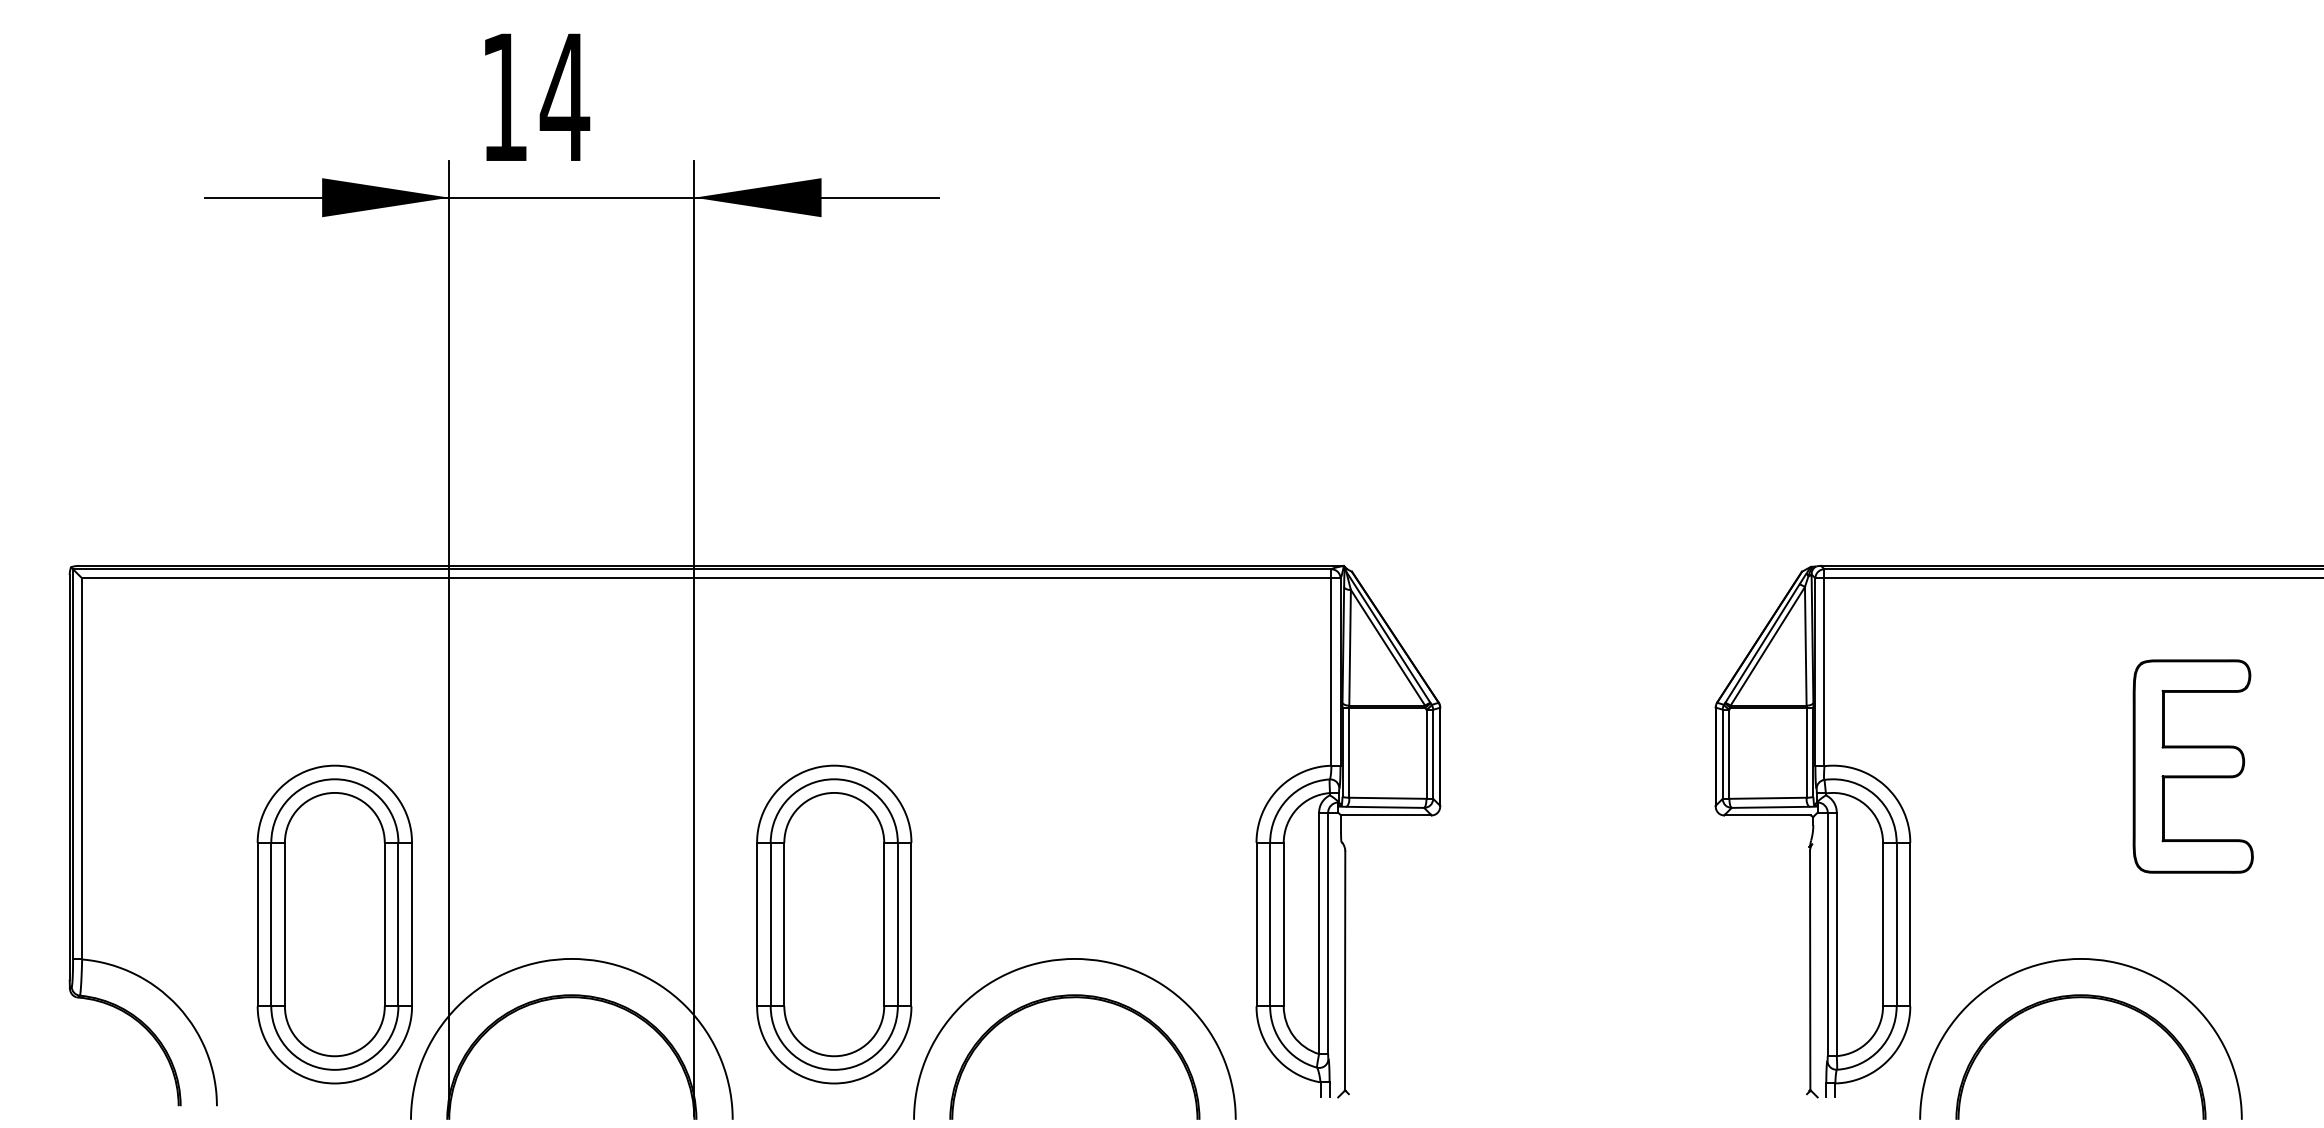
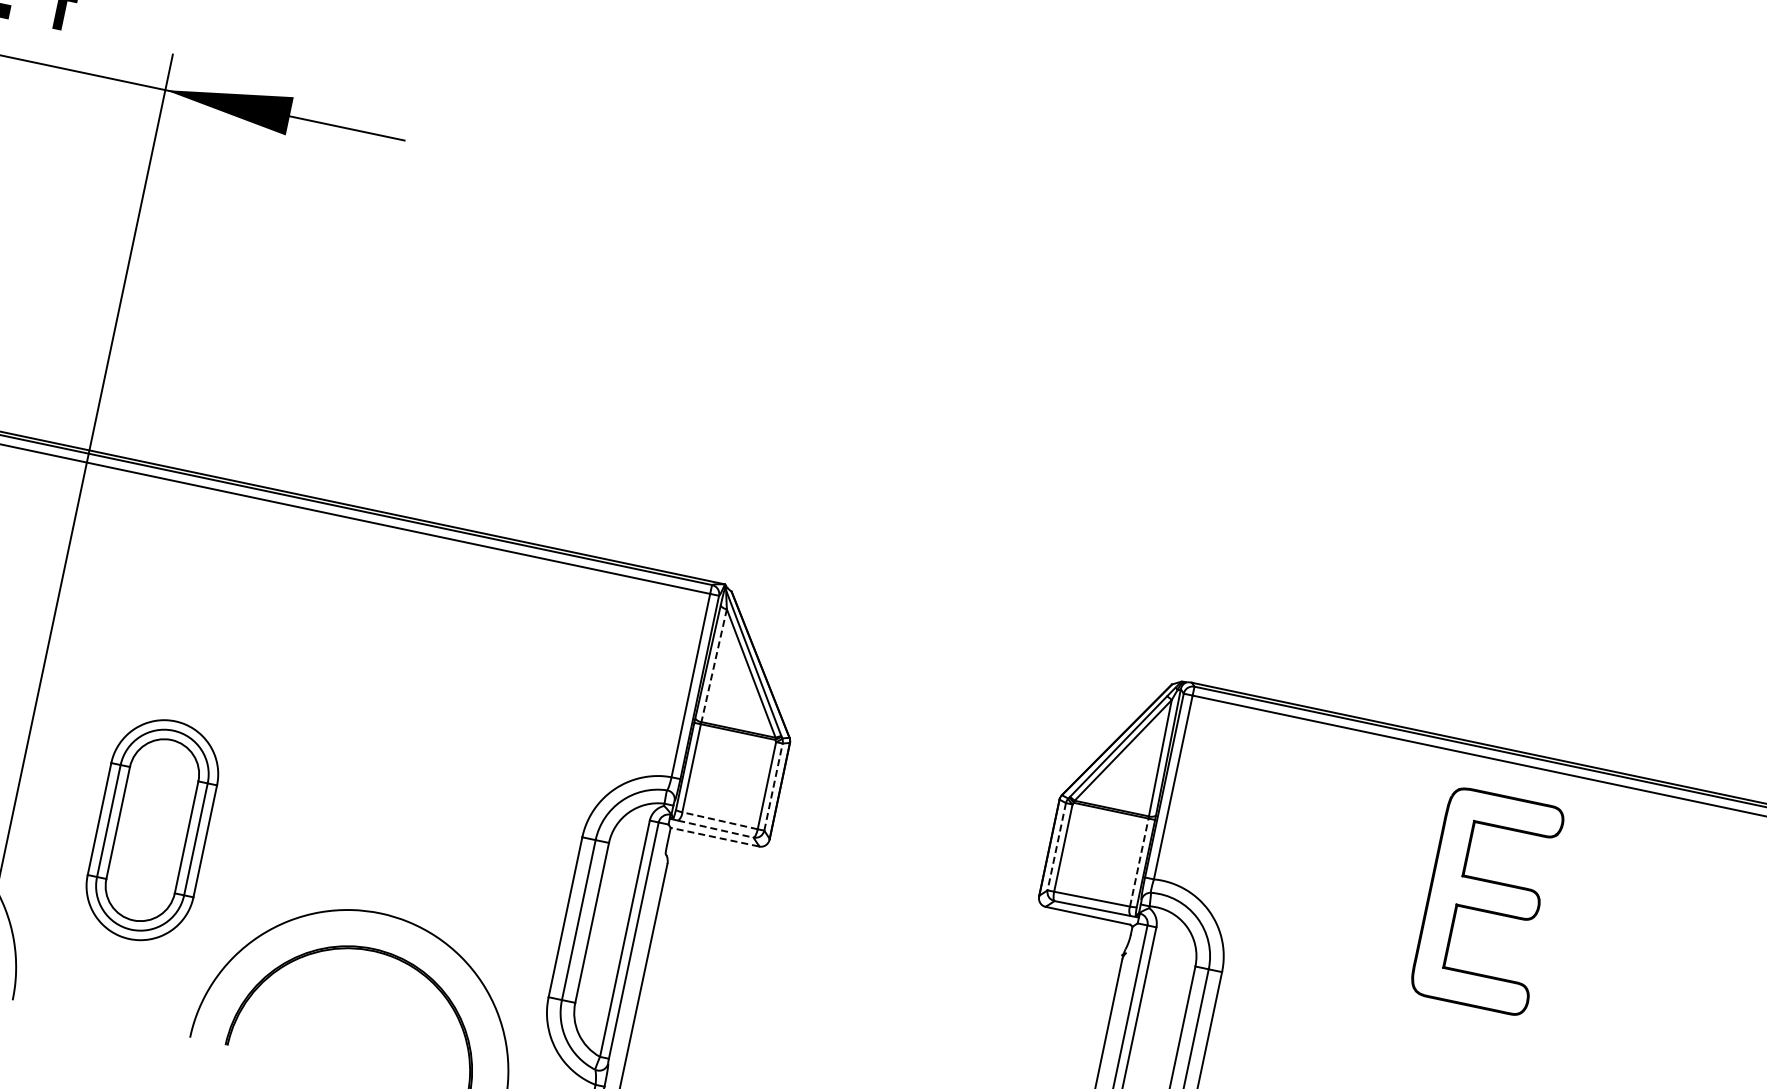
line: (1350, 647) -> (714, 665), solid -> dashed
line: (1806, 752) -> (1139, 862), solid -> dashed
line: (1433, 754) -> (773, 787), solid -> dashed
line: (1722, 754) -> (1056, 846), solid -> dashed
part: (2192, 766) -> (1487, 900), moved
line: (1387, 798) -> (719, 820), solid -> dashed
line: (1385, 807) -> (715, 829), solid -> dashed
line: (1385, 815) -> (714, 837), solid -> dashed
part: (834, 924) -> (152, 830), size x0.7

